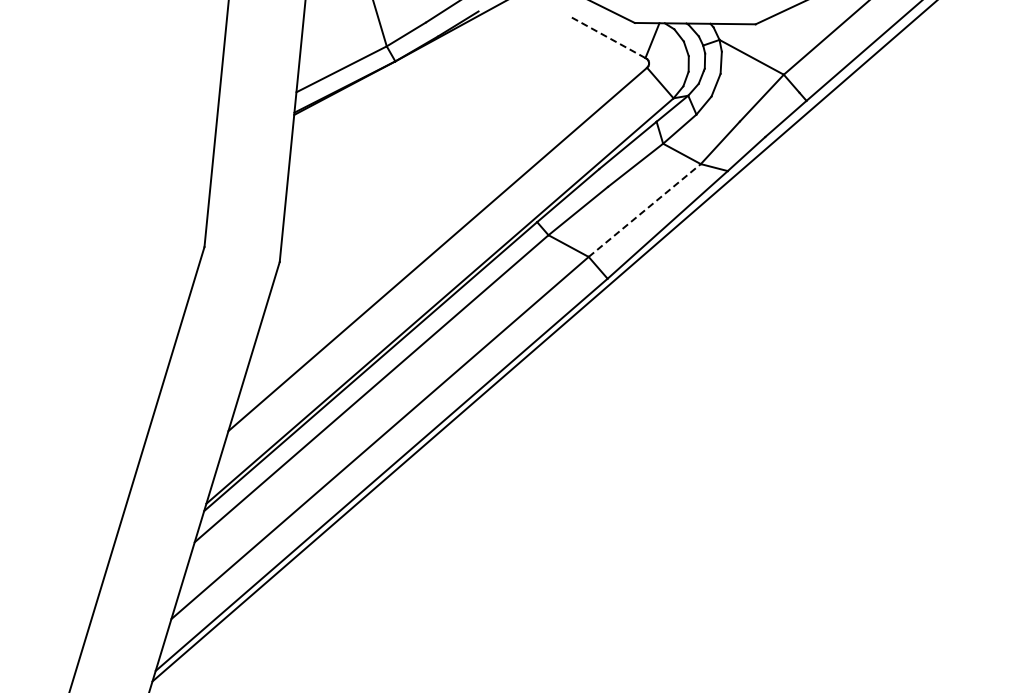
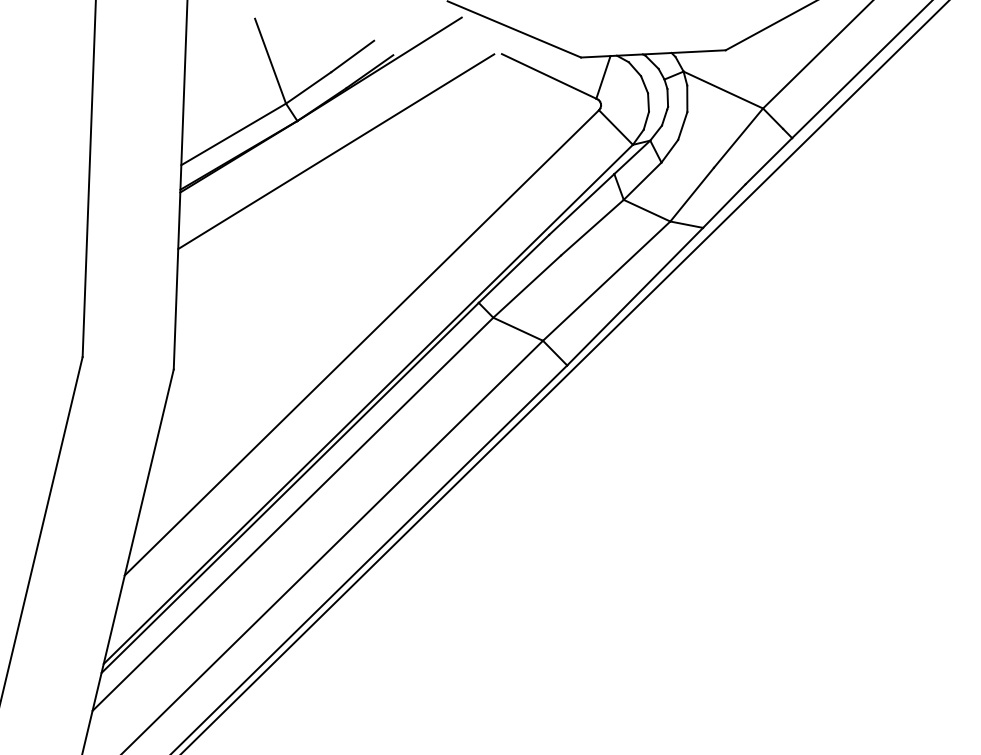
line: (607, 37) -> (549, 76), dashed -> solid
line: (425, 88) -> (335, 151), added
line: (644, 210) -> (606, 281), dashed -> solid

